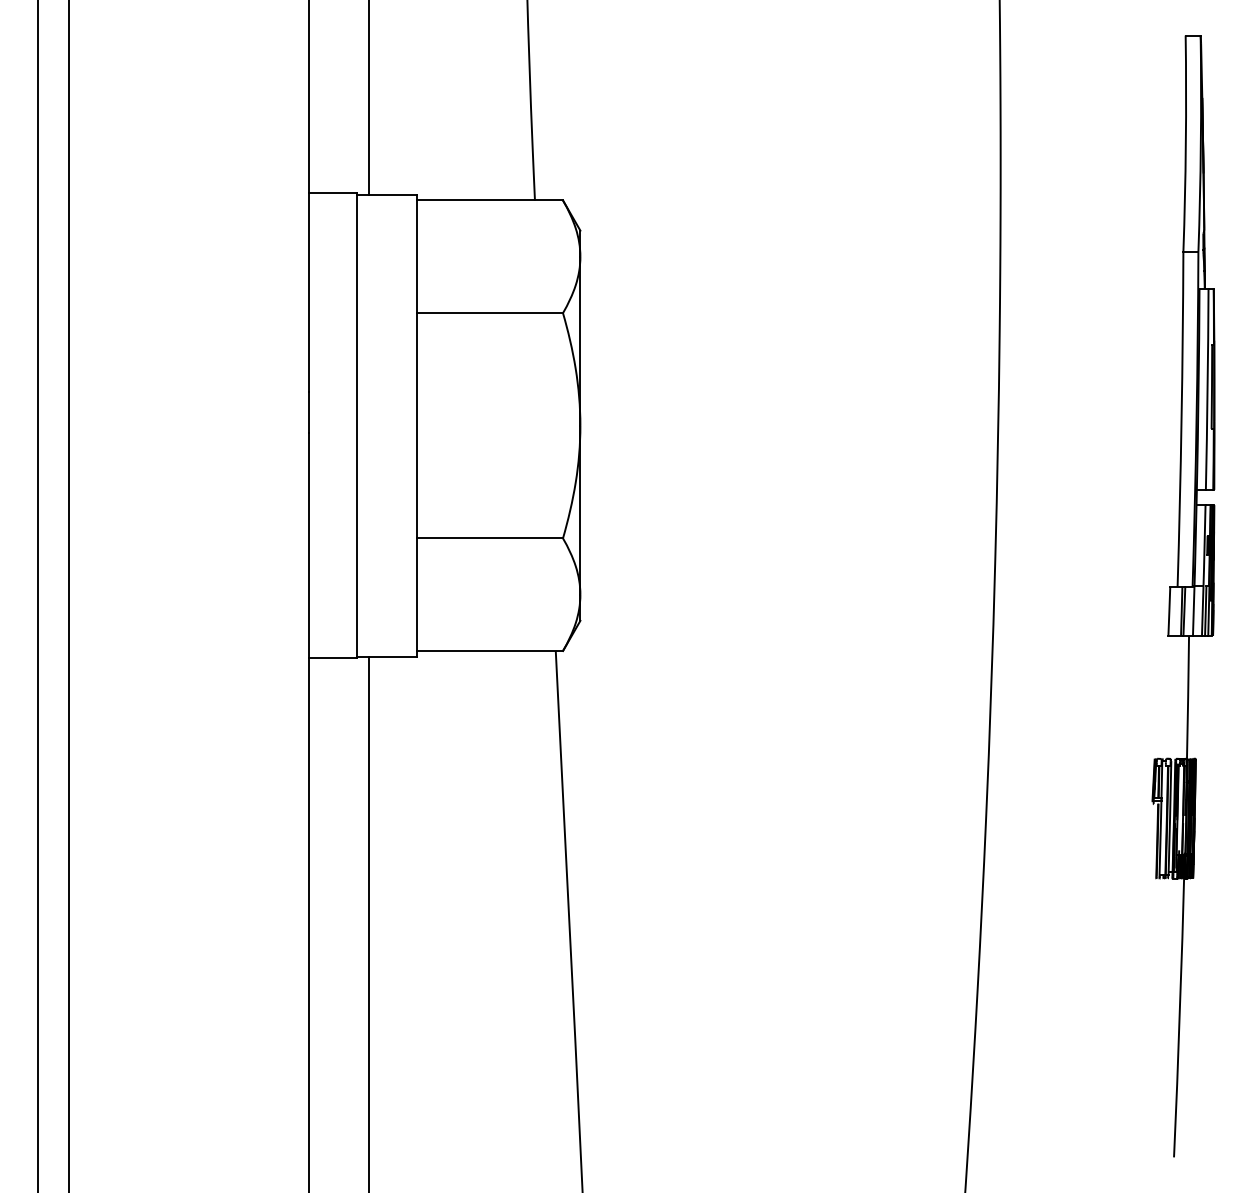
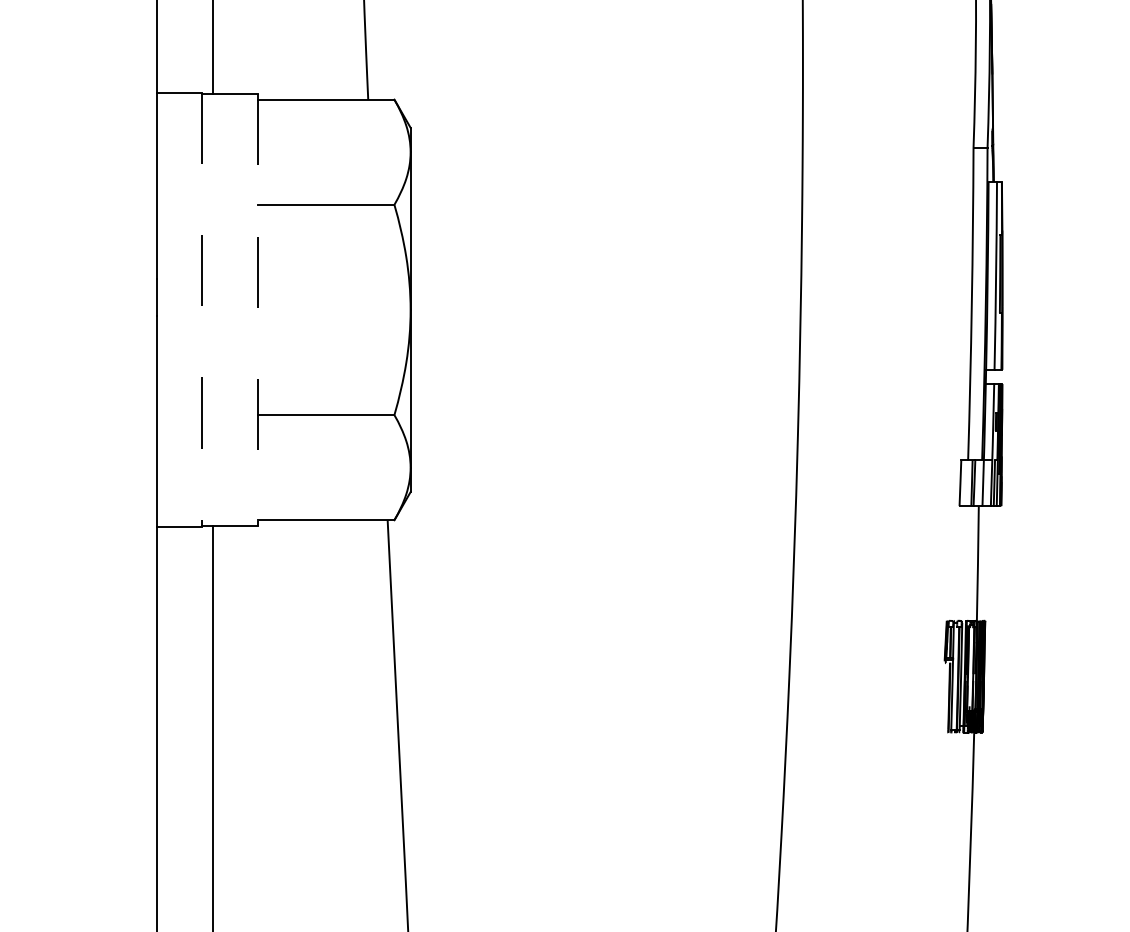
line: (356, 425) -> (201, 309), solid -> dashed
line: (416, 426) -> (257, 310), solid -> dashed

